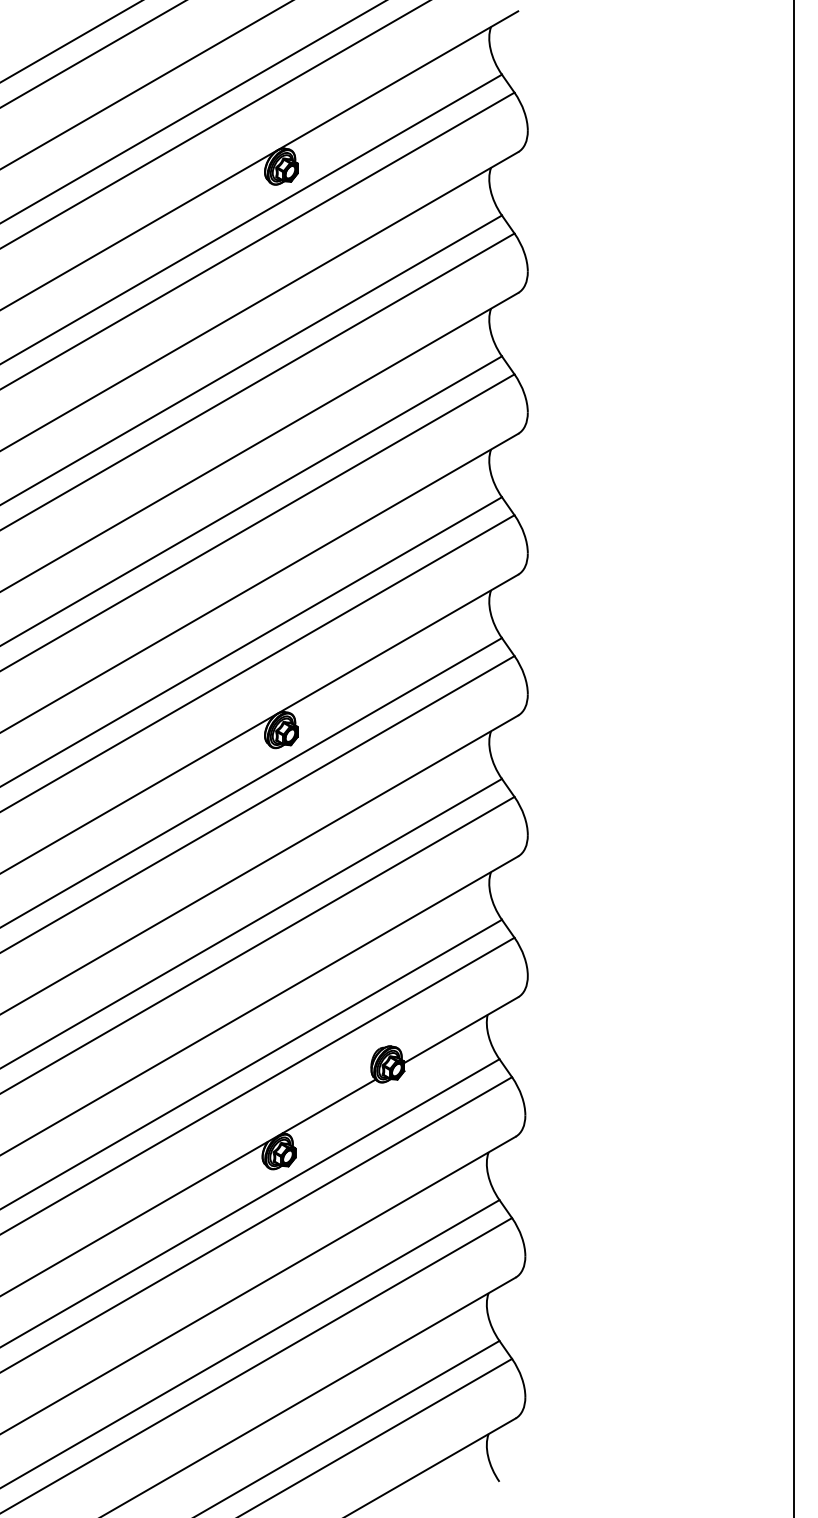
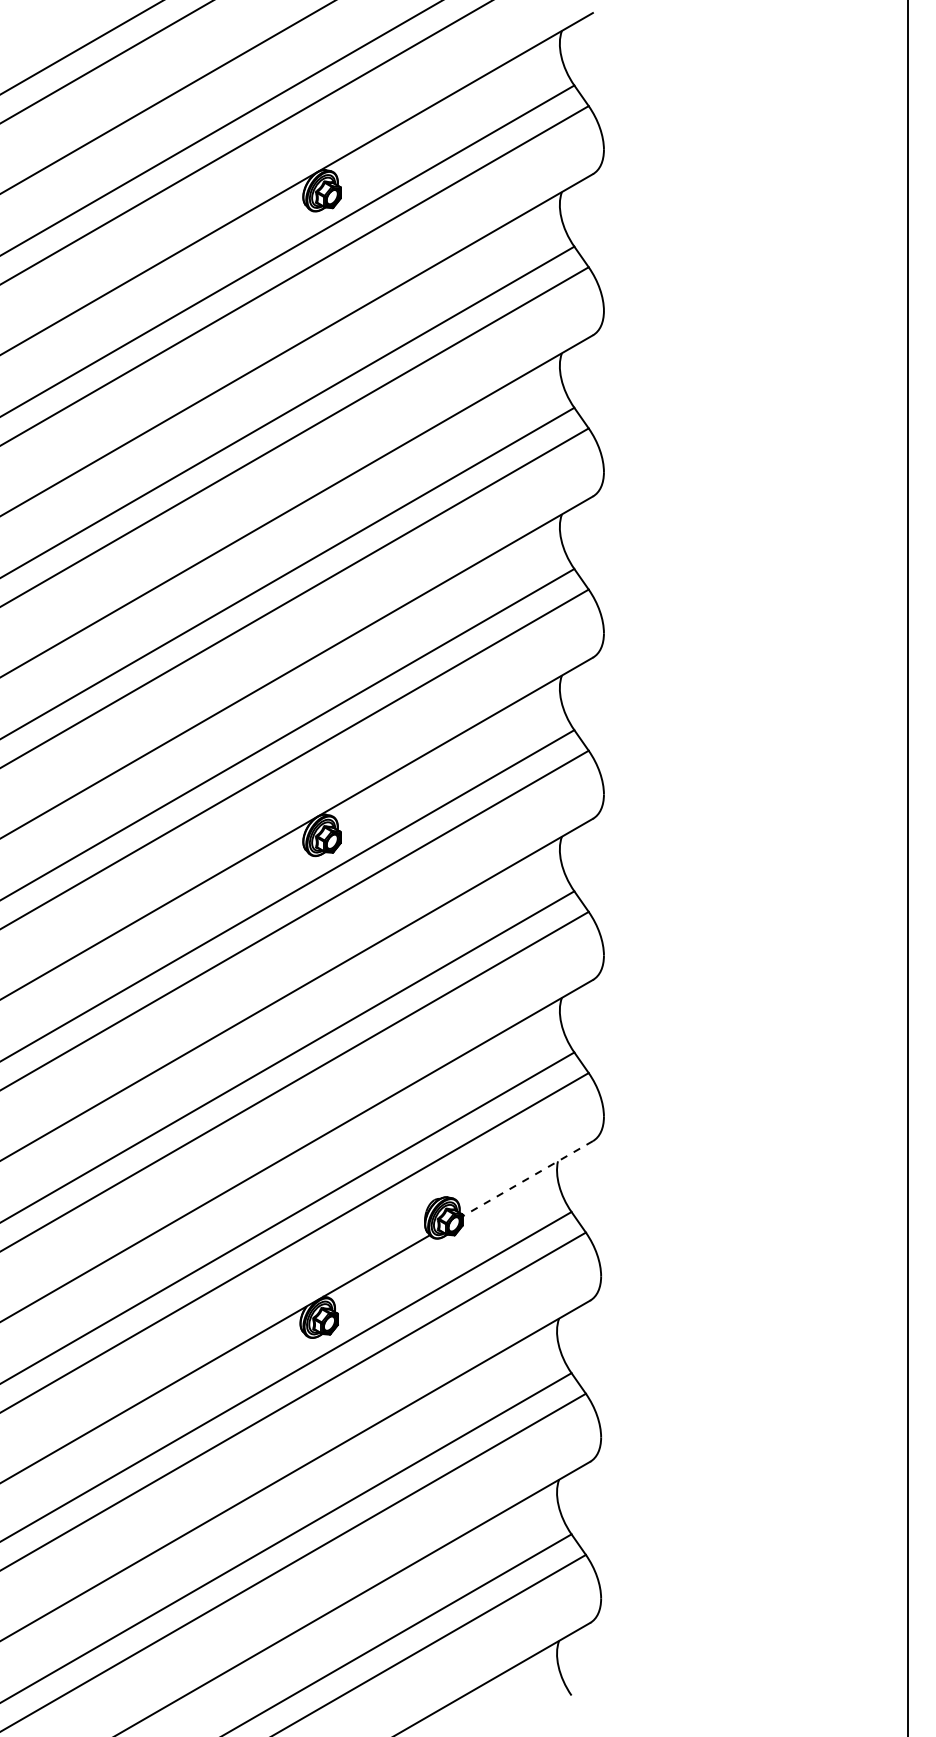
line: (461, 1029) -> (527, 1178), solid -> dashed

